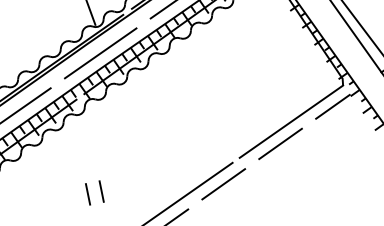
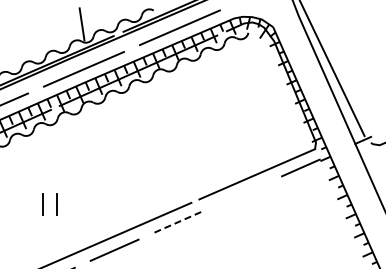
line: (280, 143) -> (242, 193), removed
line: (223, 183) -> (178, 221), solid -> dashed

